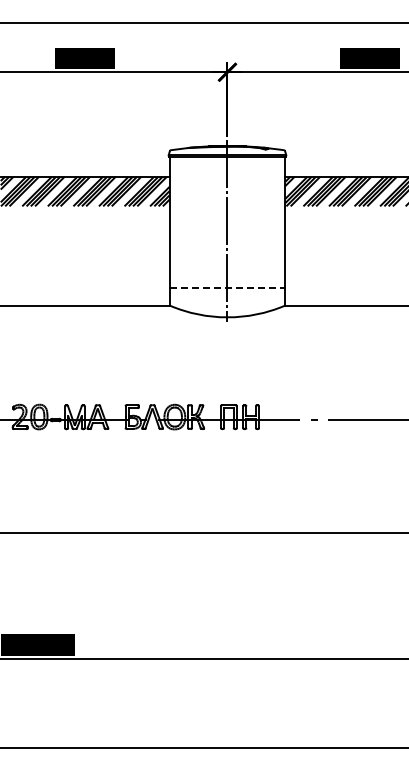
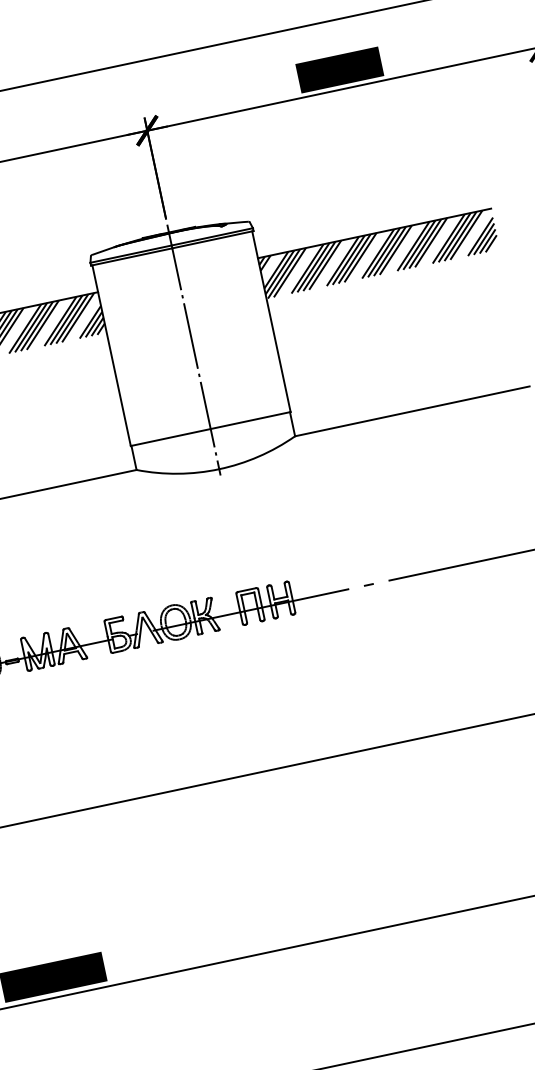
line: (227, 288) -> (210, 429), dashed -> solid

